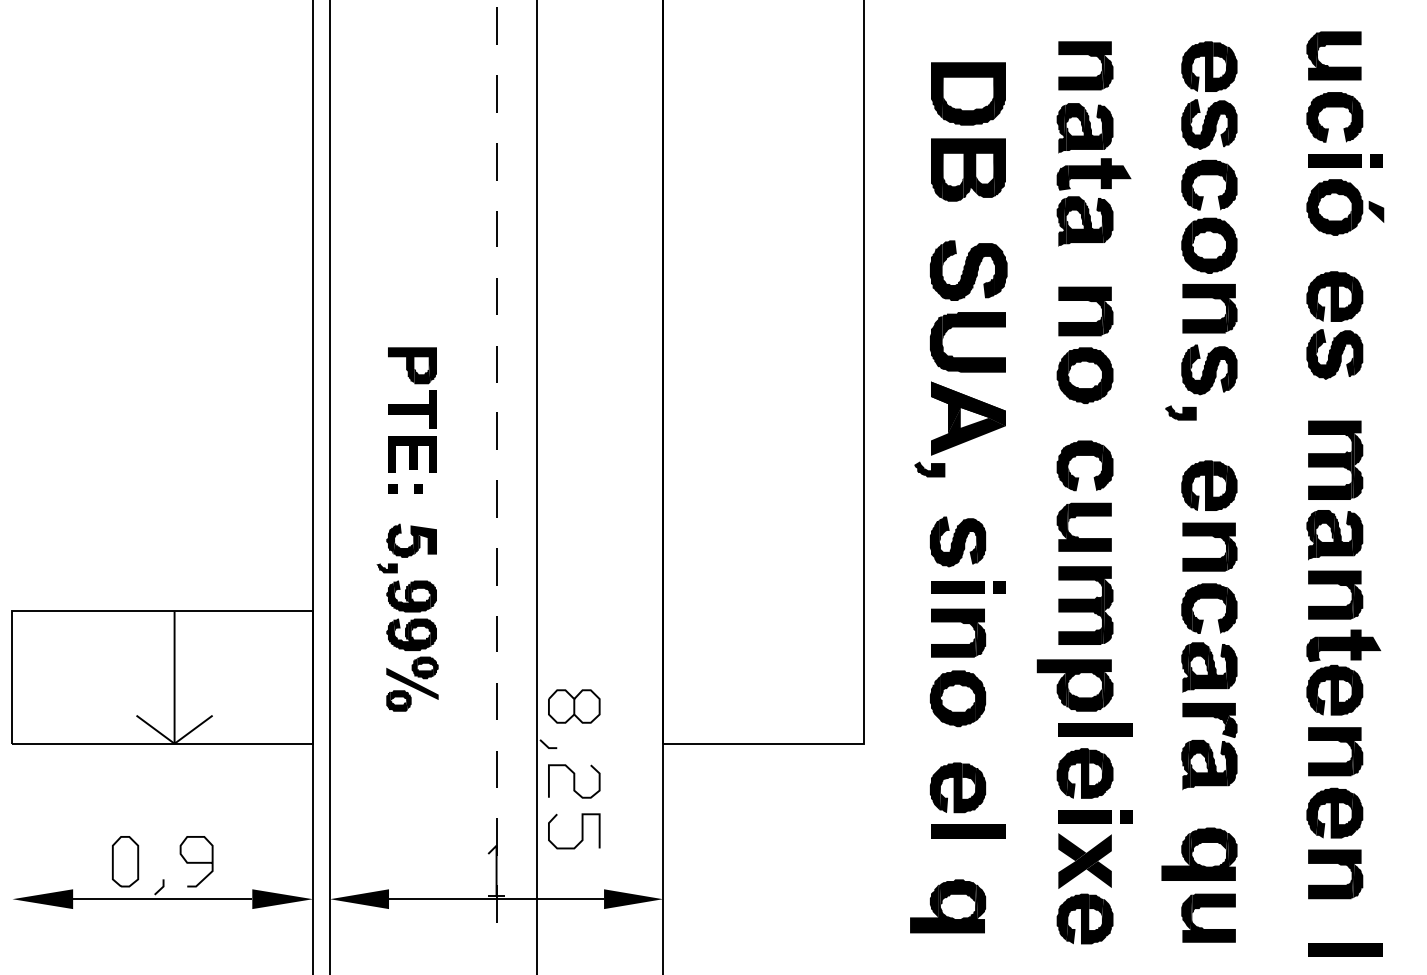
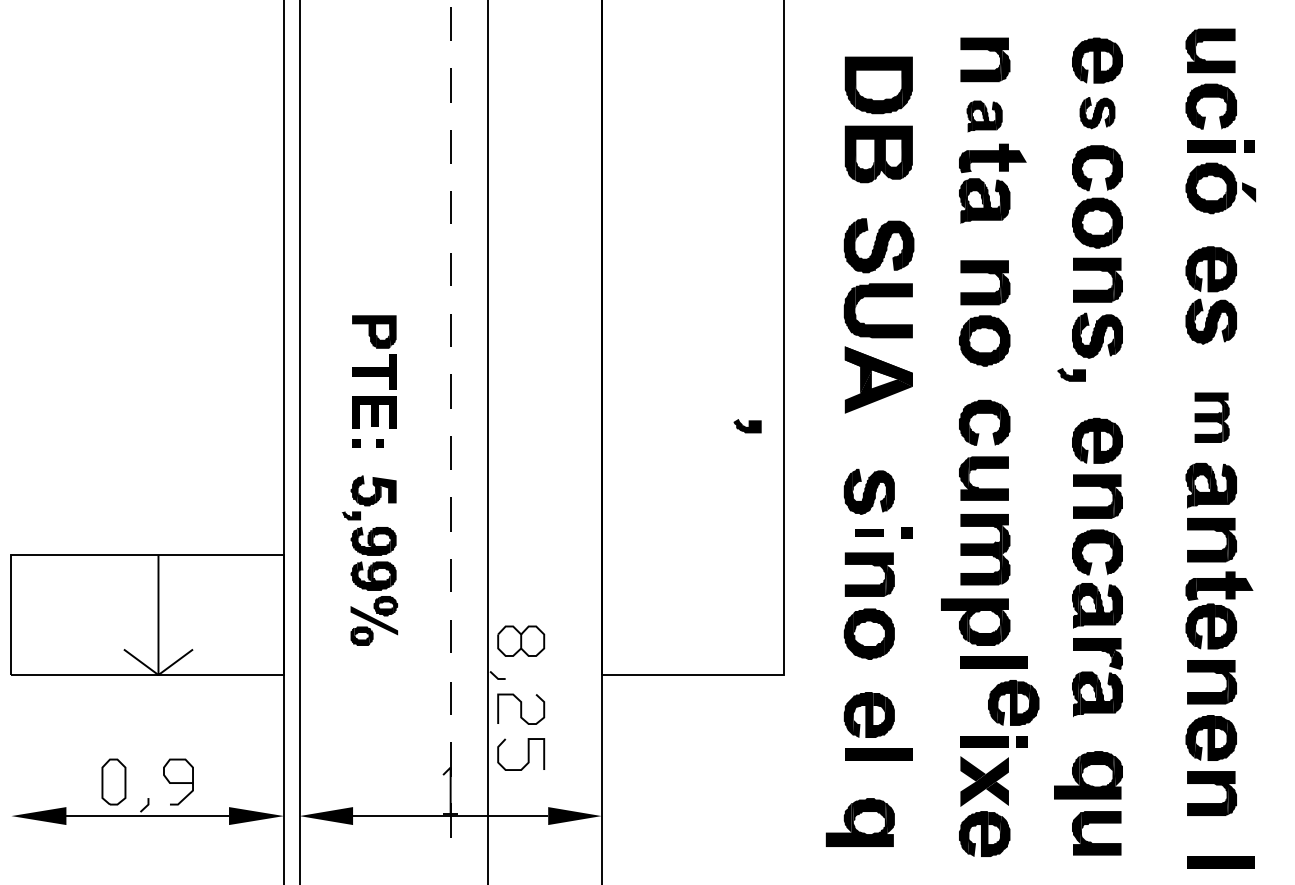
part: (1209, 124) -> (1097, 113), size x0.7
part: (1084, 128) -> (984, 116), size x0.7
part: (1335, 459) -> (1211, 417), size x0.7
part: (929, 469) -> (747, 426), moved
part: (957, 587) -> (868, 533), size x0.6
part: (1084, 773) -> (1013, 702), moved

